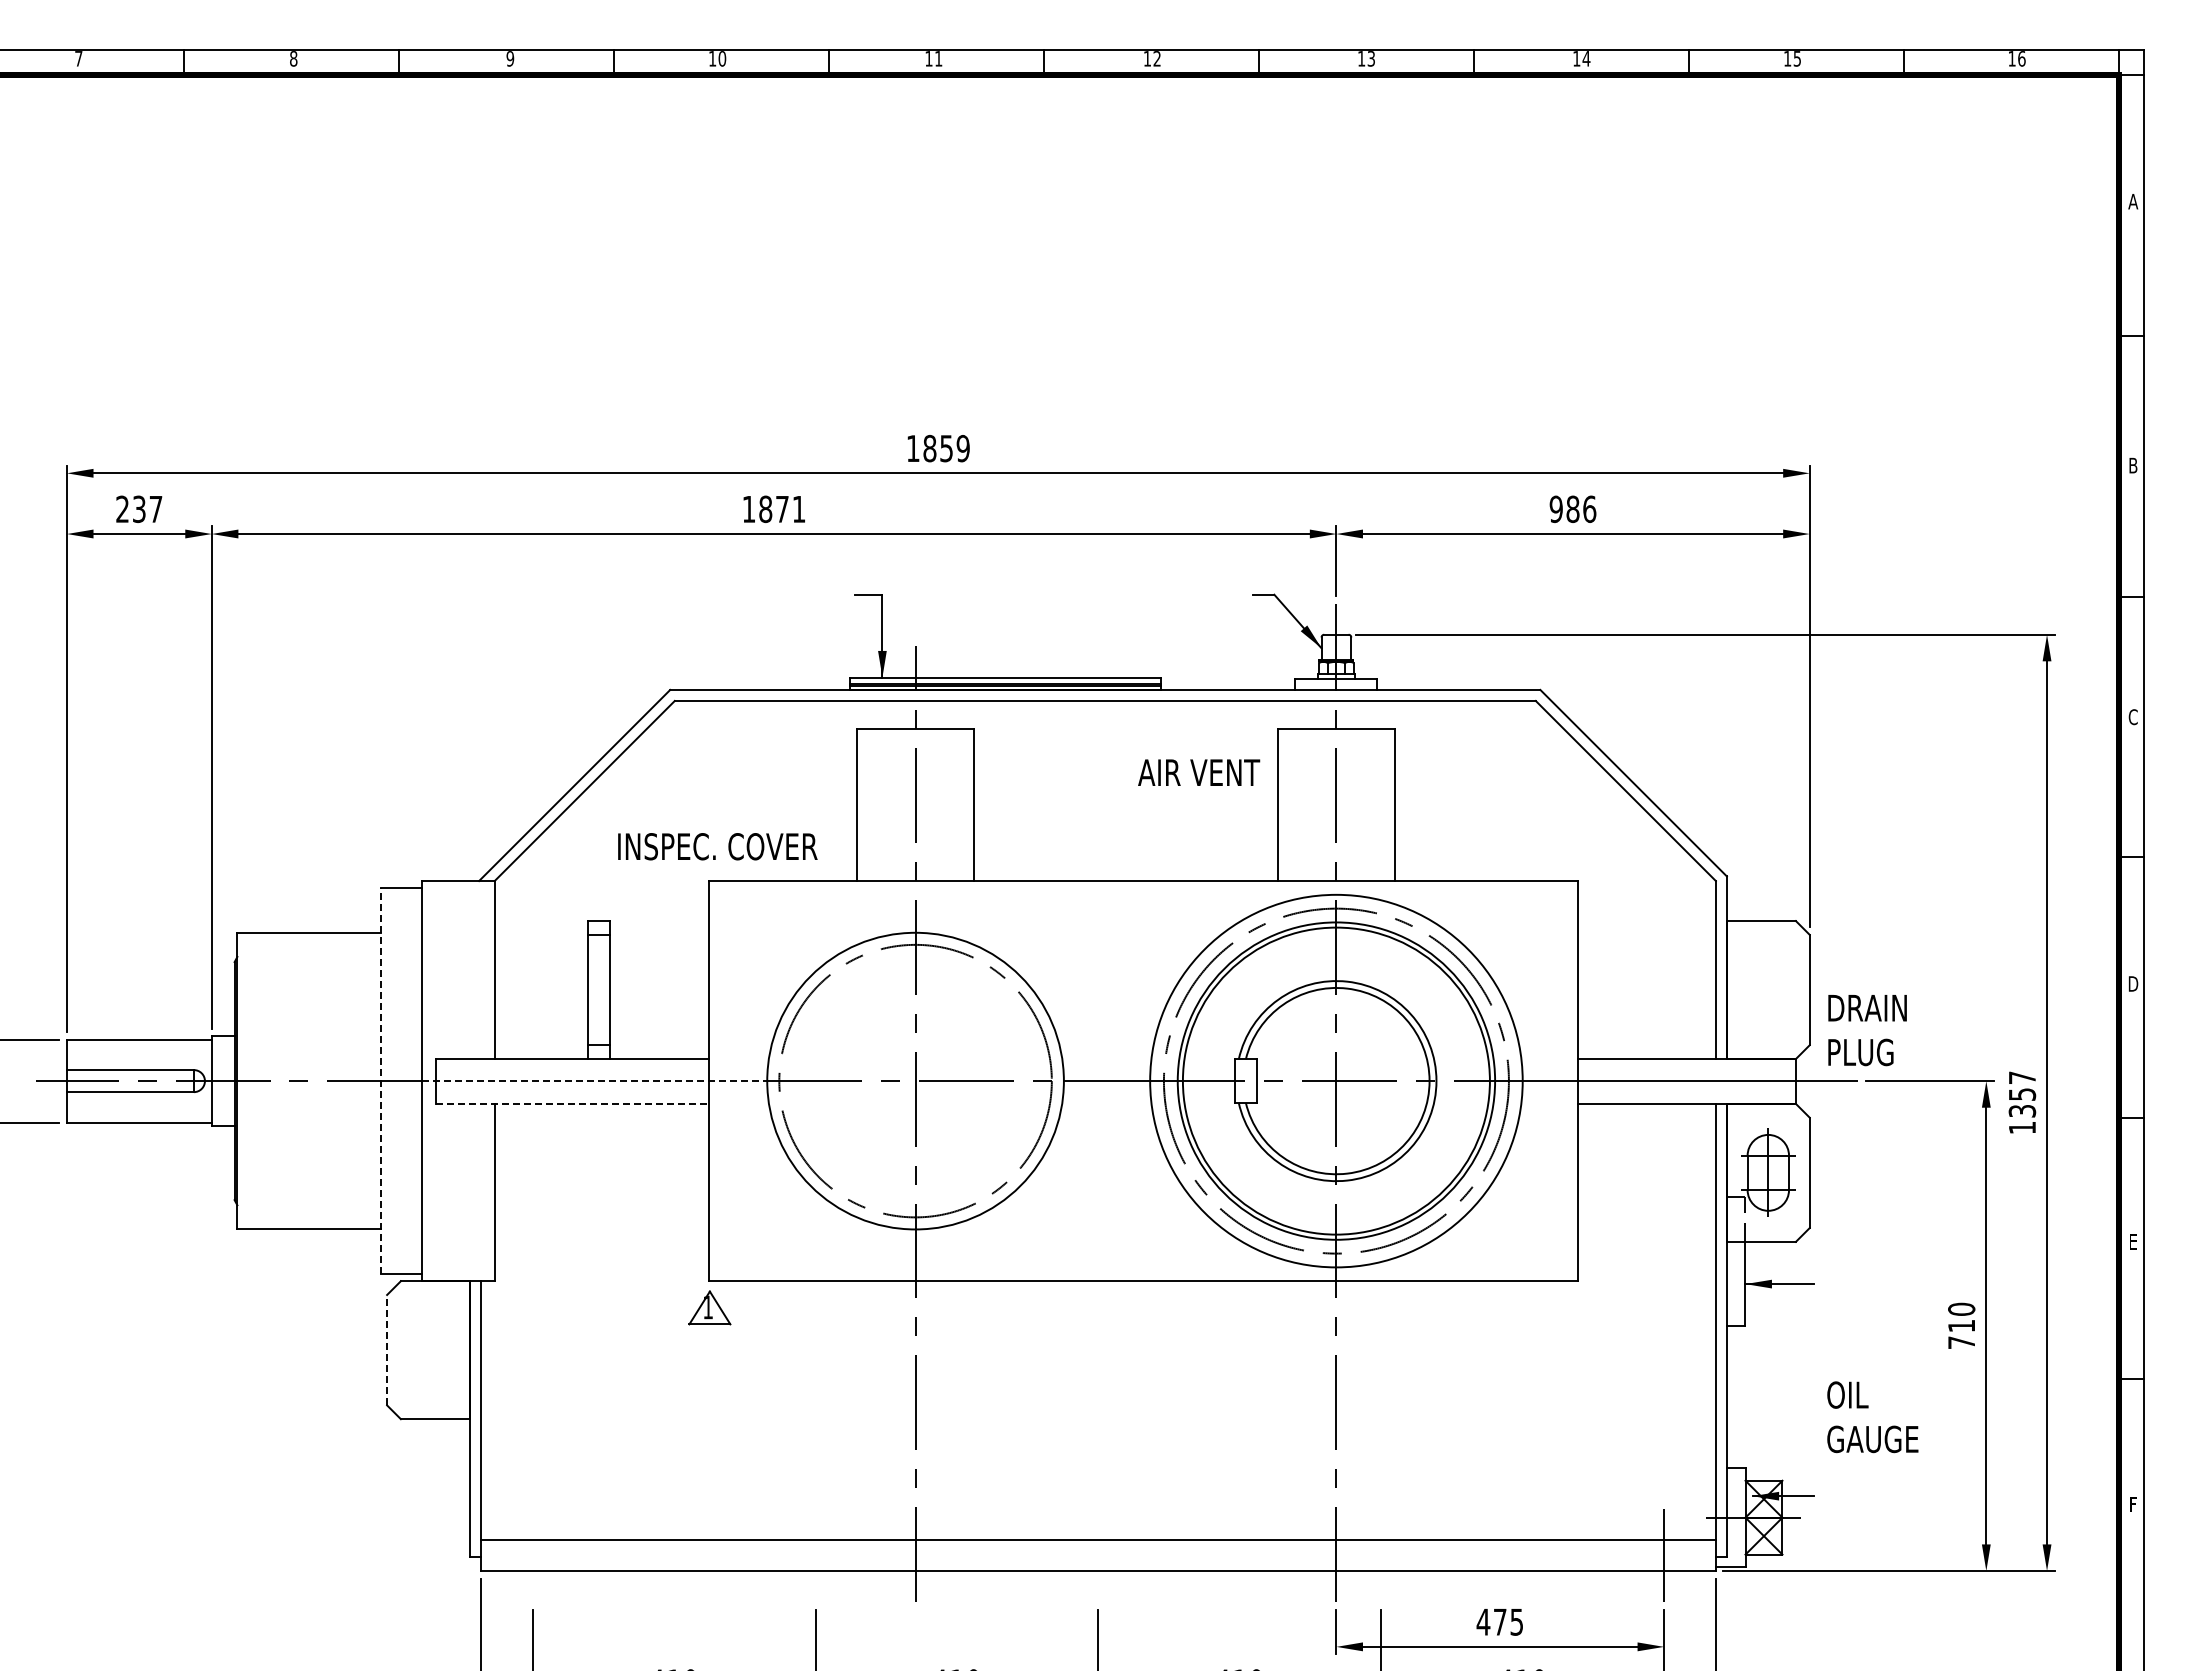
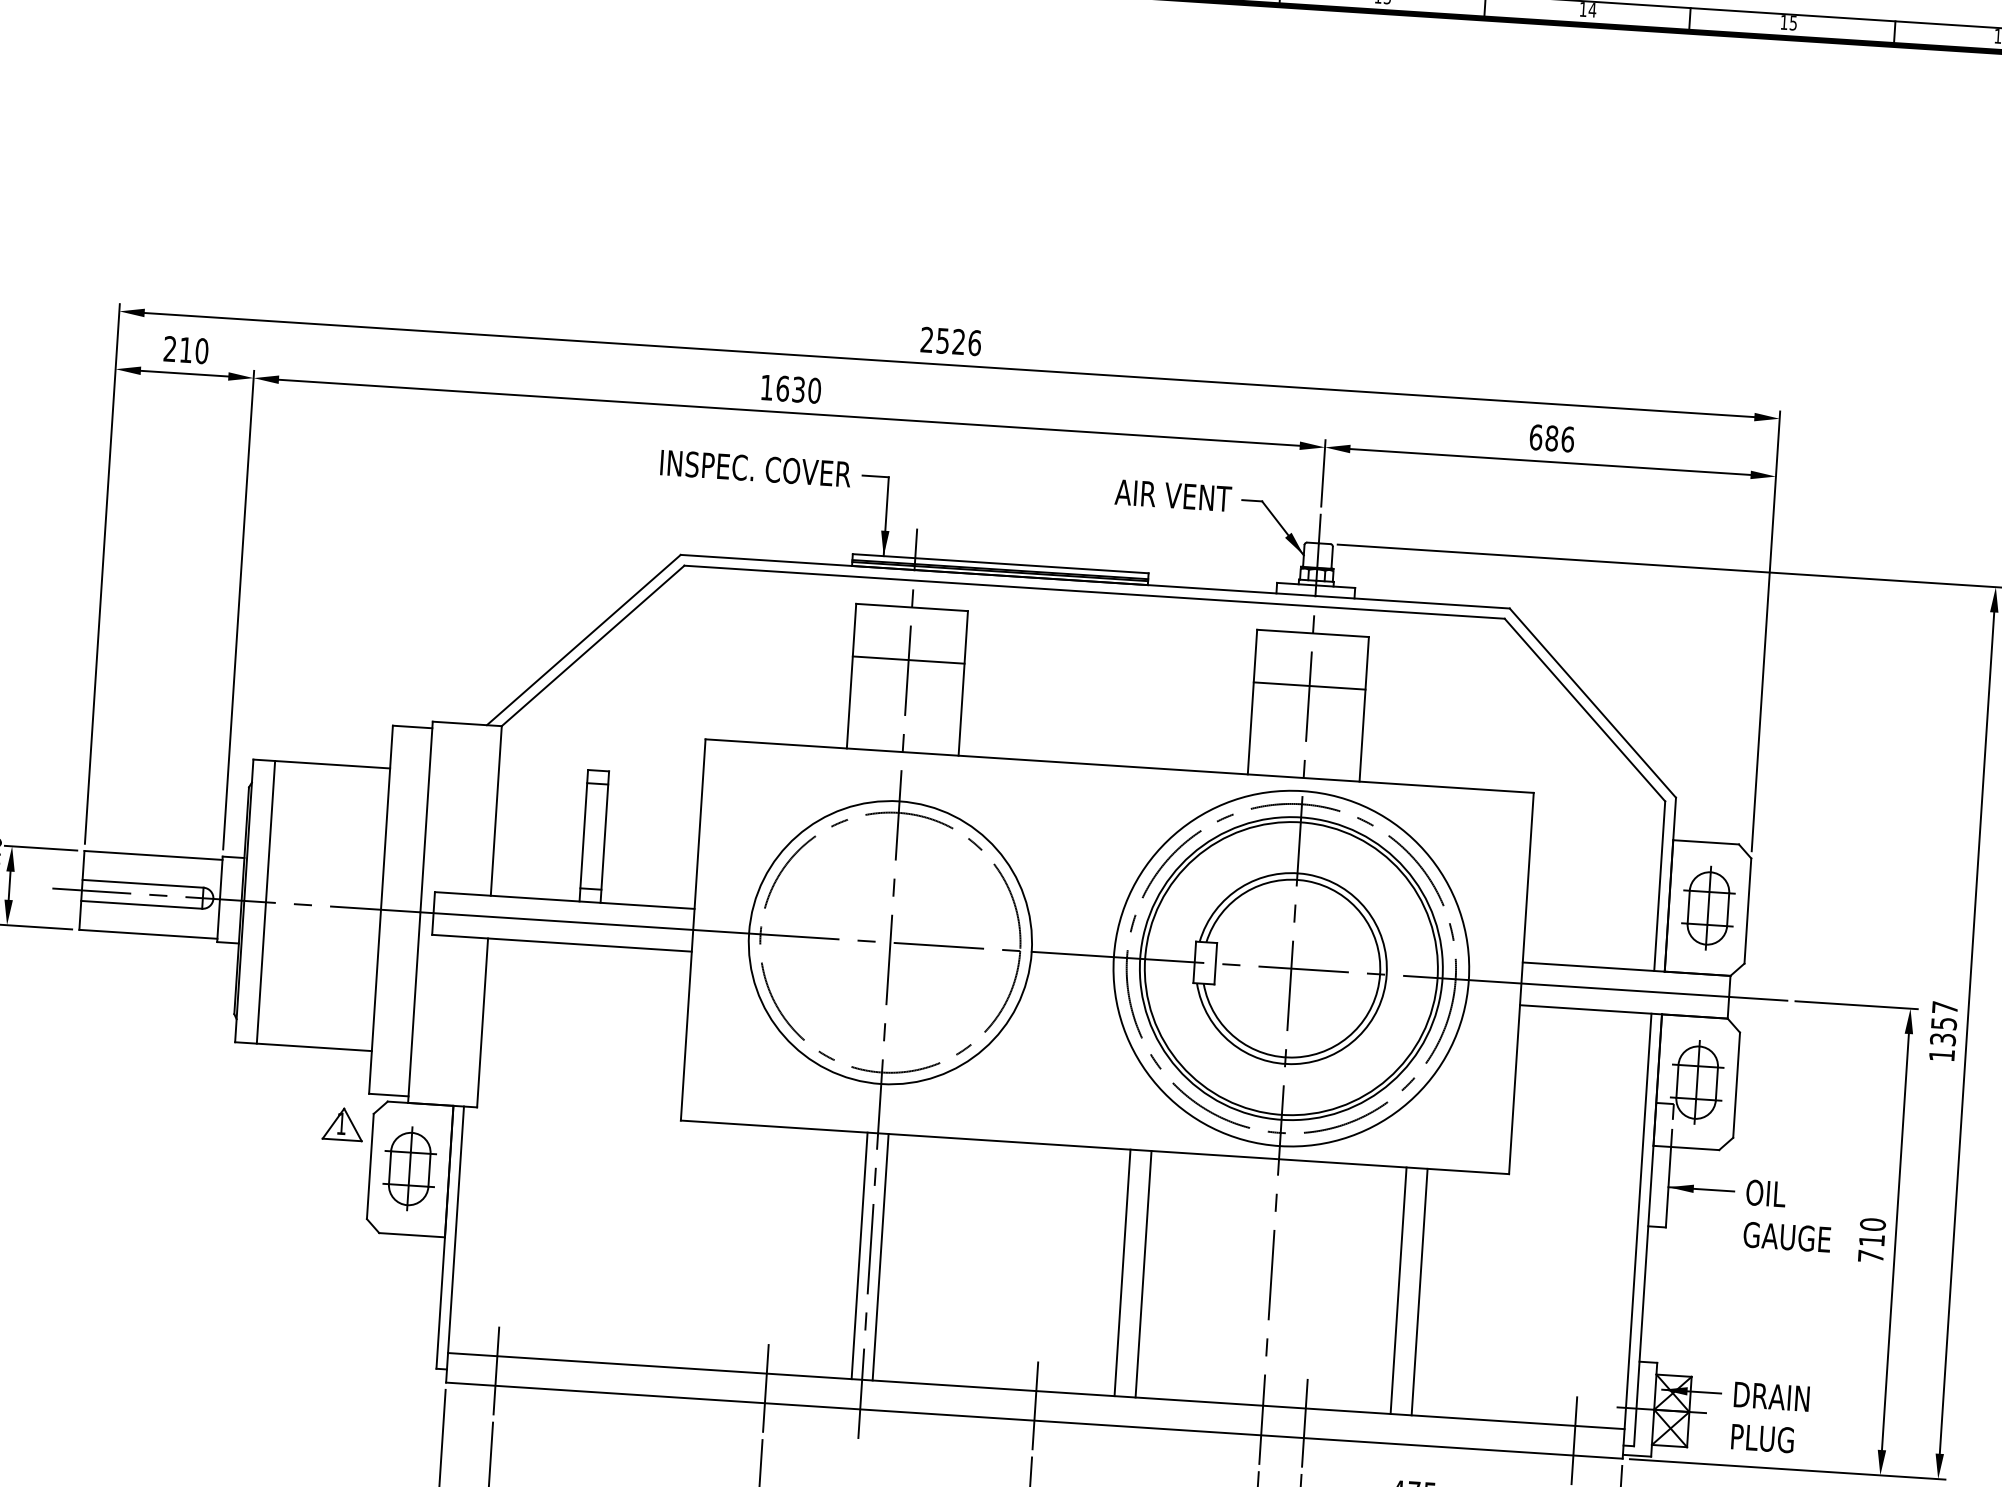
text: (937, 448) -> (950, 341), 1859 -> 2526
text: (147, 509) -> (193, 350), 237 -> 210
text: (782, 509) -> (798, 389), 1871 -> 1630
text: (1555, 509) -> (1535, 437), 986 -> 686
text: (1199, 772) -> (1173, 495), moved
line: (915, 784) -> (908, 660), added
line: (1336, 784) -> (1309, 686), added
text: (717, 846) -> (755, 468), moved
part: (1768, 989) -> (1708, 907), added
text: (1867, 1030) -> (1770, 1418), moved
line: (260, 1080) -> (266, 901), added
line: (380, 1080) -> (380, 909), dashed -> solid
line: (595, 1081) -> (585, 923), dashed -> solid
line: (572, 1103) -> (562, 942), dashed -> solid
part: (709, 1307) -> (342, 1123), moved
line: (387, 1349) -> (370, 1165), dashed -> solid
part: (428, 1349) -> (409, 1168), added
line: (904, 1410) -> (859, 1255), added
line: (926, 1410) -> (880, 1257), added
line: (1180, 1410) -> (1122, 1272), added
line: (1202, 1410) -> (1143, 1274), added
line: (1470, 1410) -> (1398, 1290), added
line: (1492, 1410) -> (1419, 1292), added
text: (1872, 1417) -> (1788, 1216), moved
line: (532, 1555) -> (496, 1371), added
line: (815, 1555) -> (765, 1388), added
line: (1098, 1555) -> (1035, 1405), added
line: (1381, 1555) -> (1305, 1423), added

